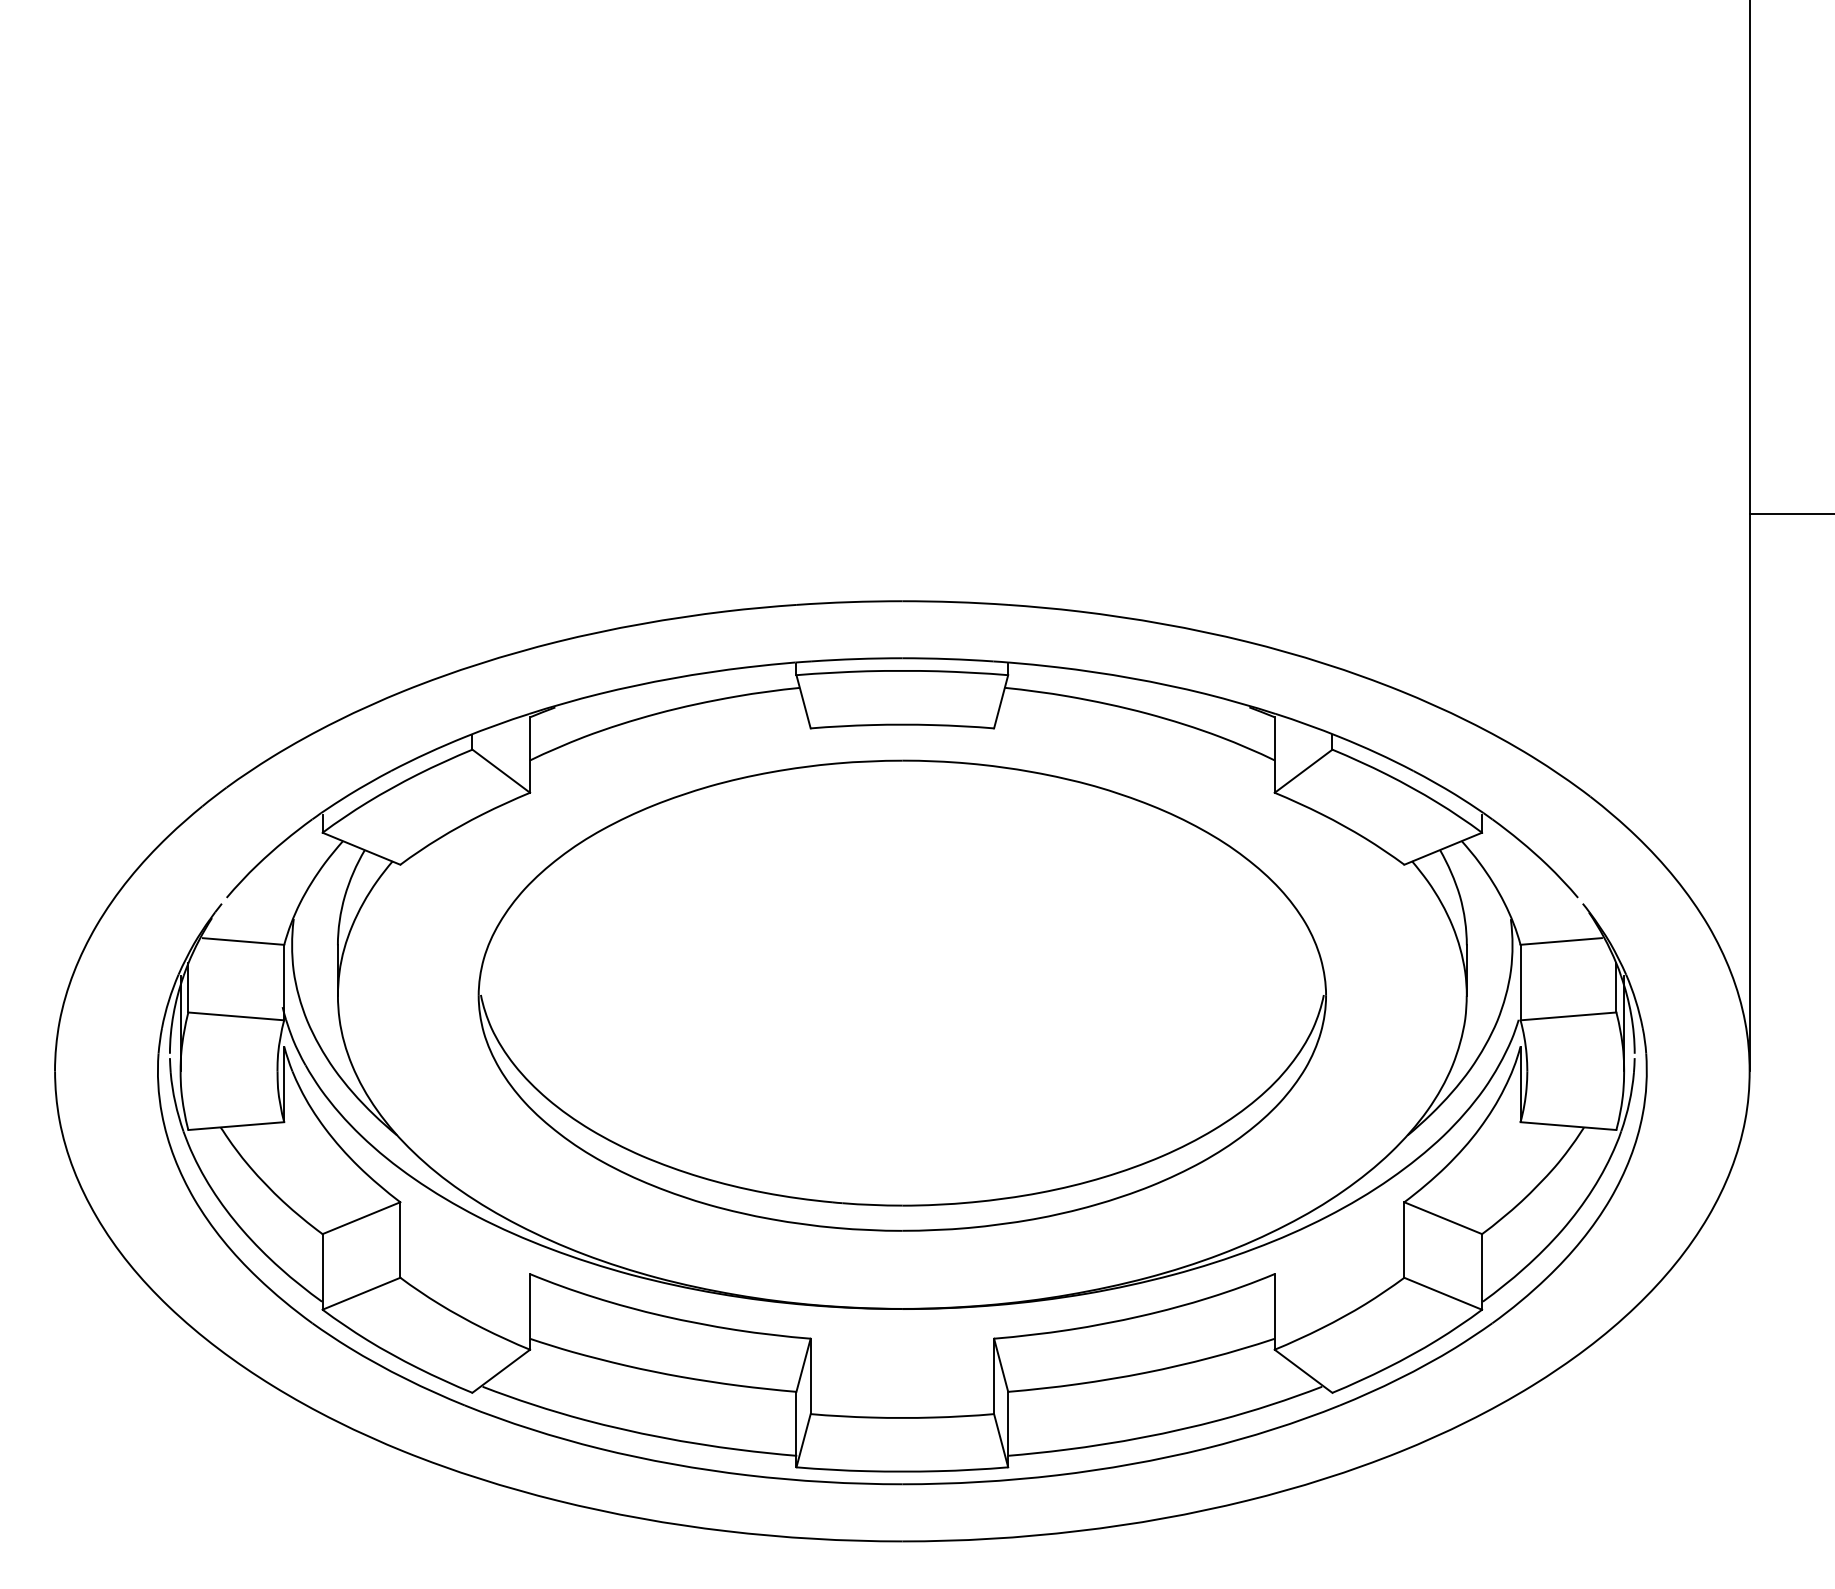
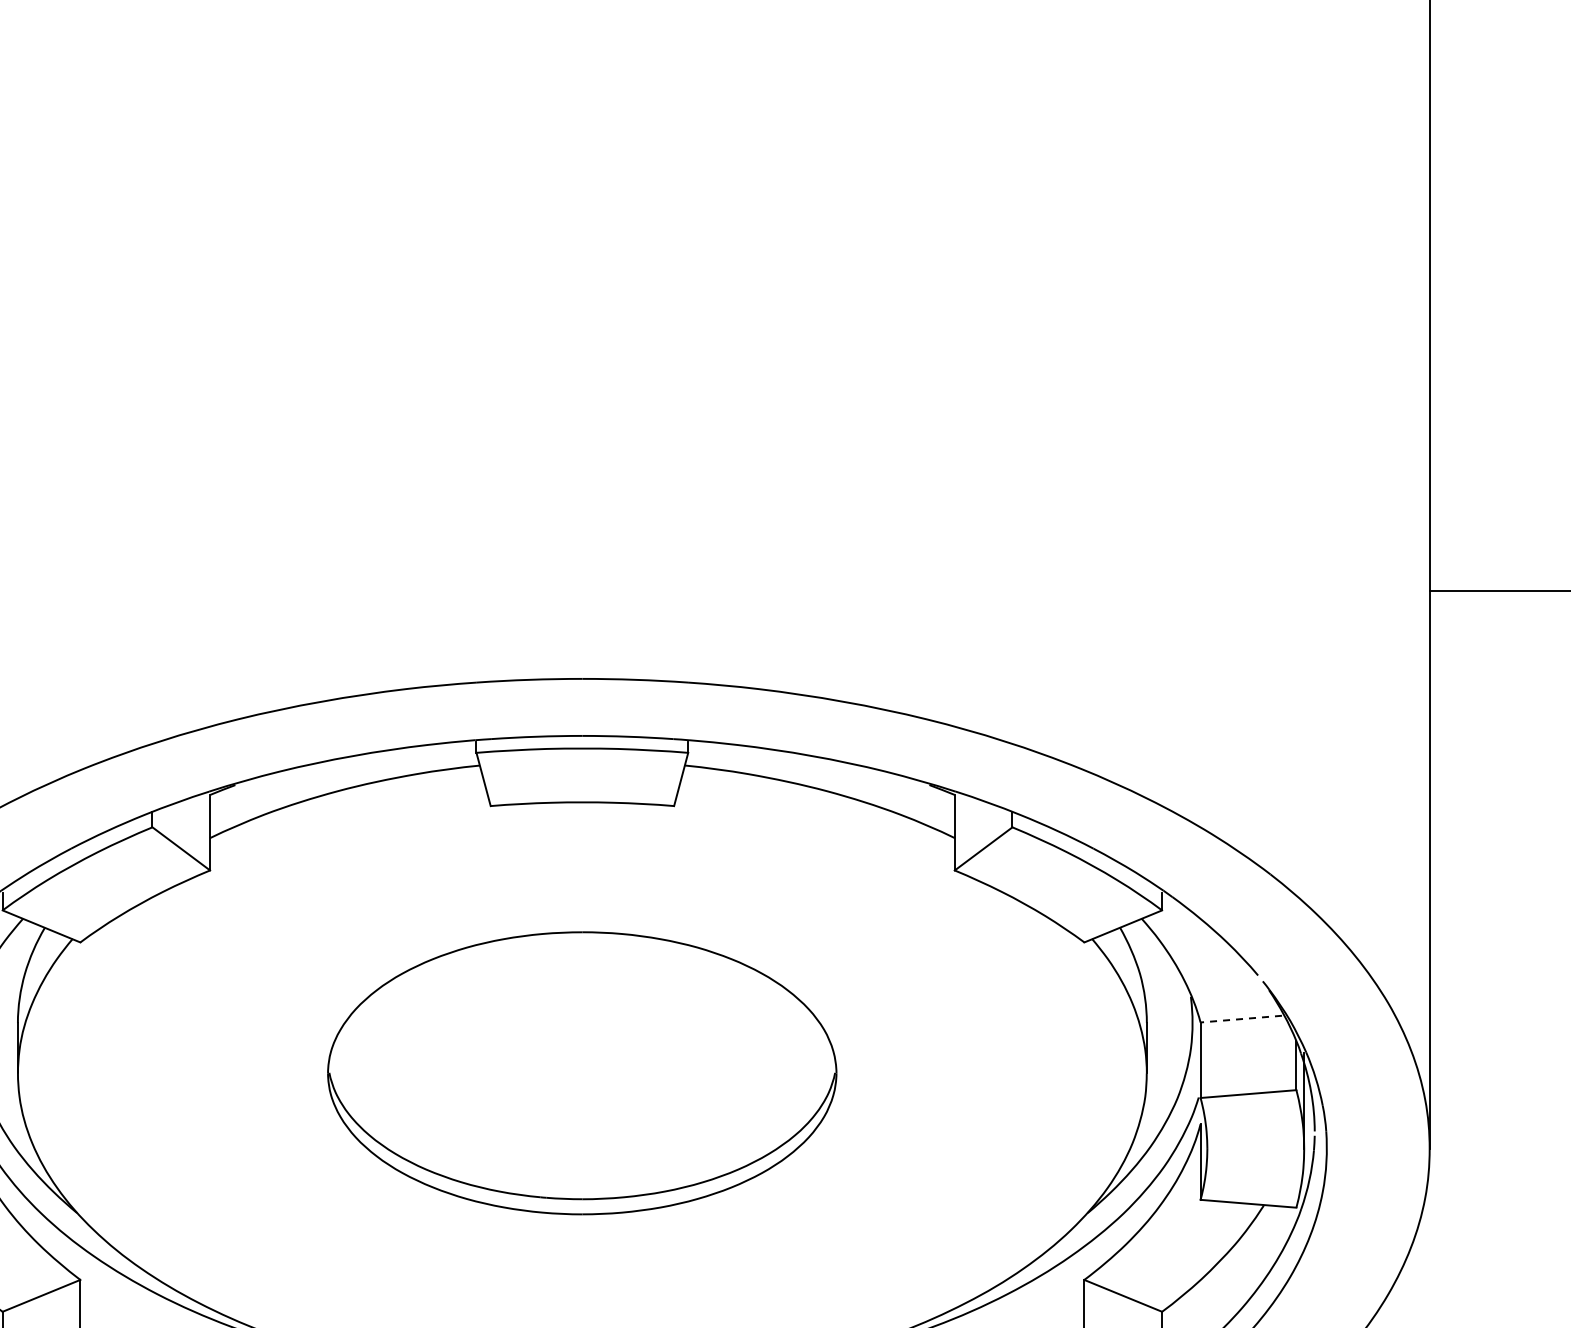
line: (1561, 941) -> (1241, 1019), solid -> dashed
part: (901, 995) -> (581, 1073), size x0.6

